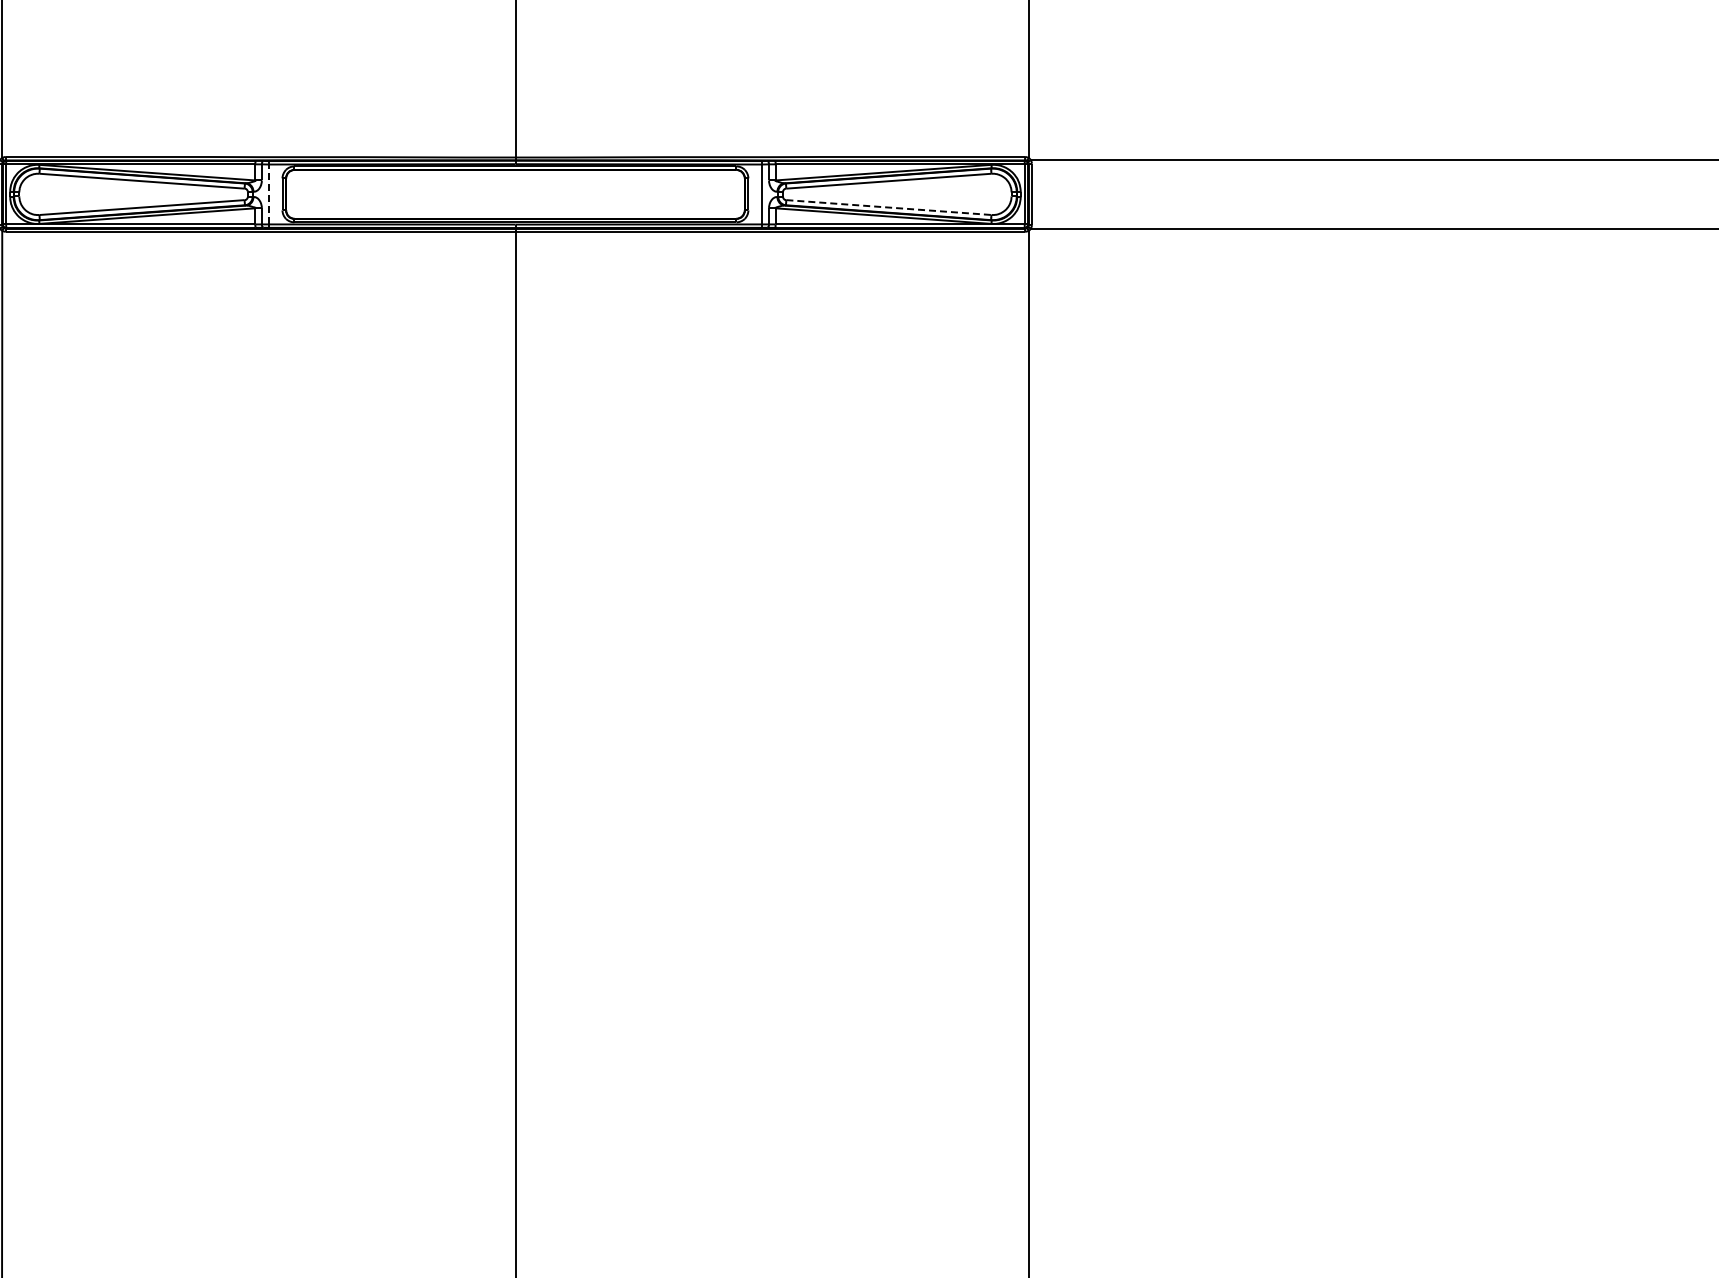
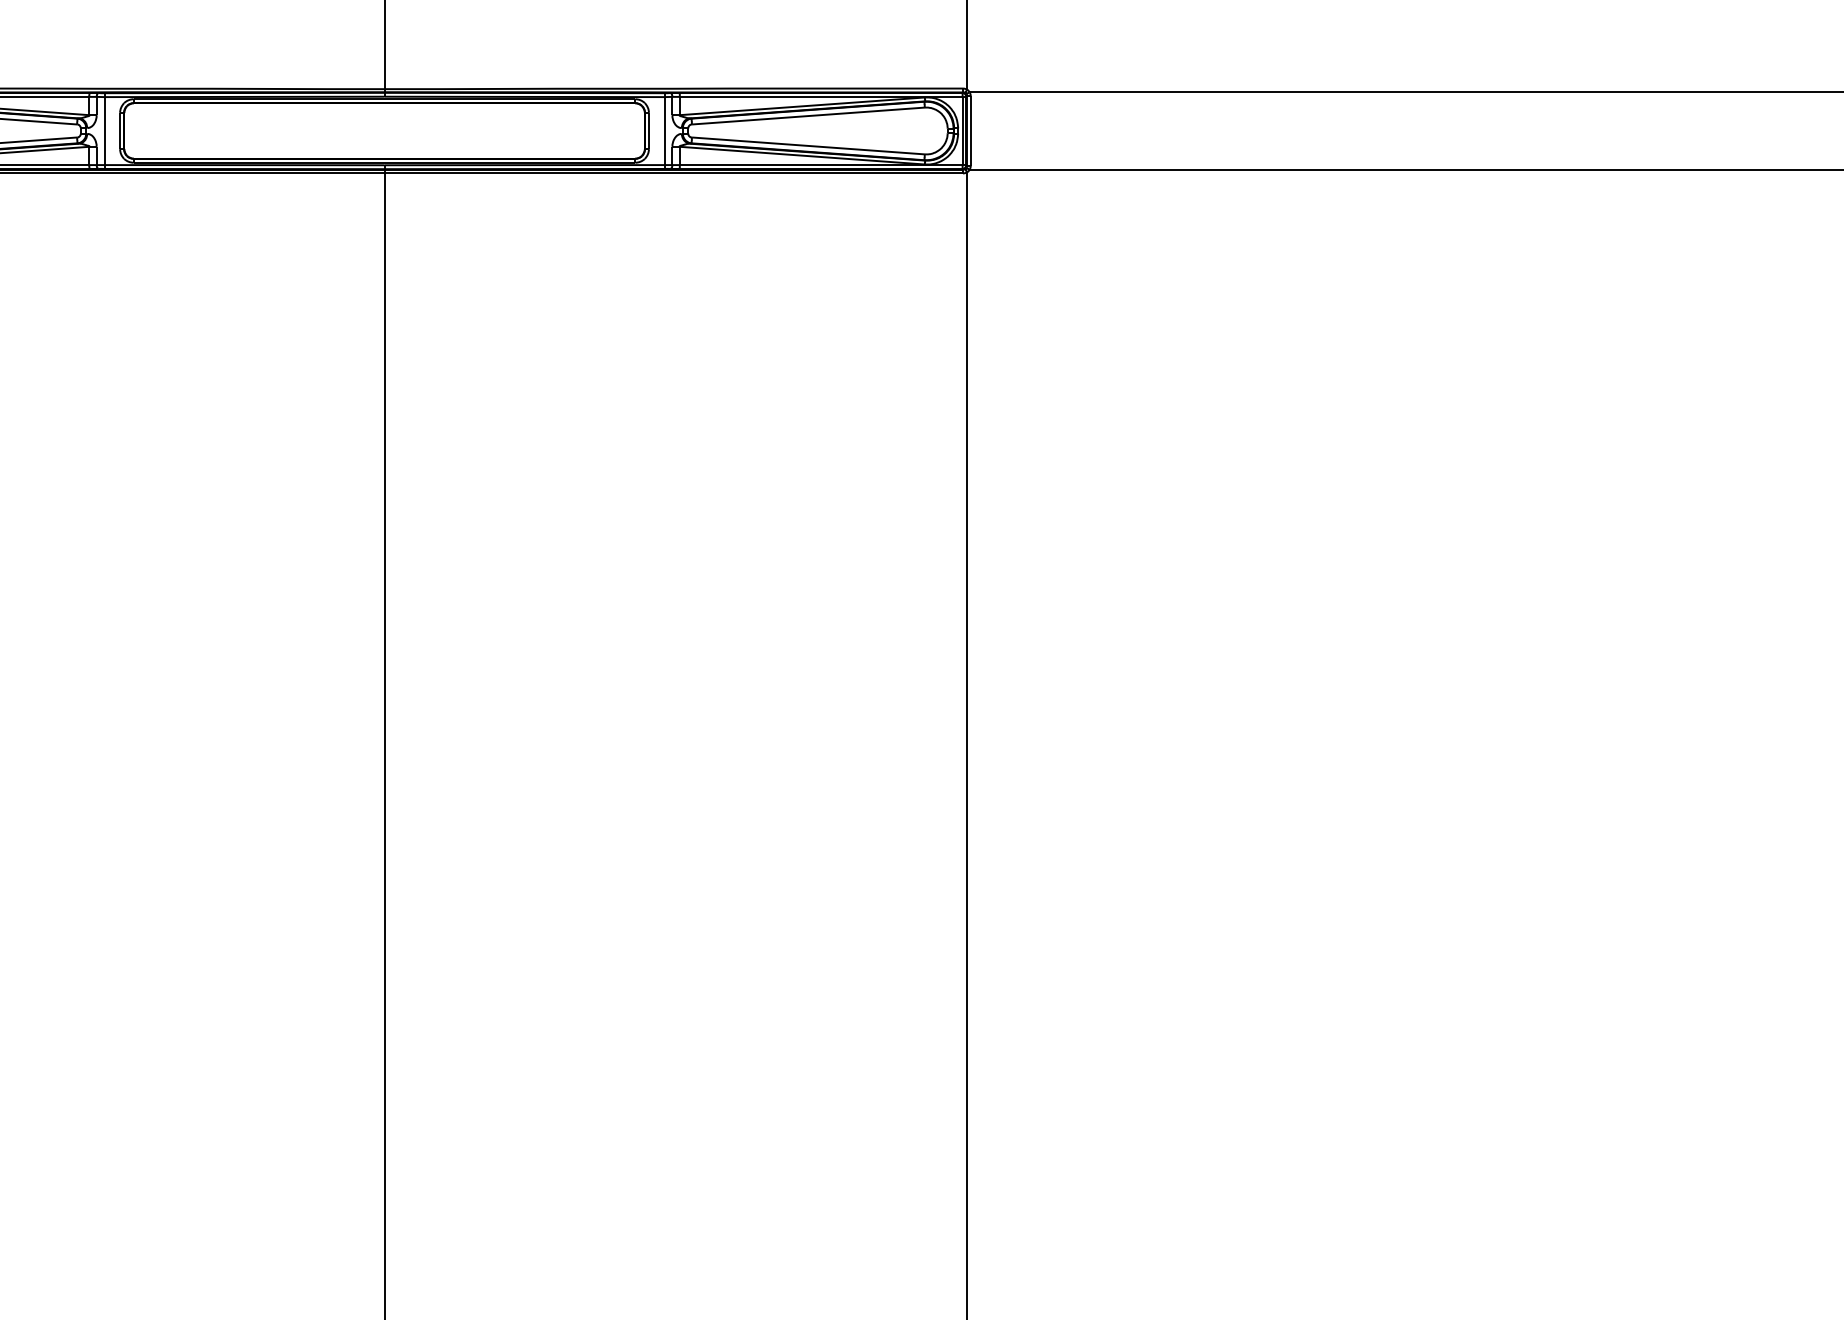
line: (268, 194) -> (104, 131), dashed -> solid
line: (888, 207) -> (807, 145), dashed -> solid

